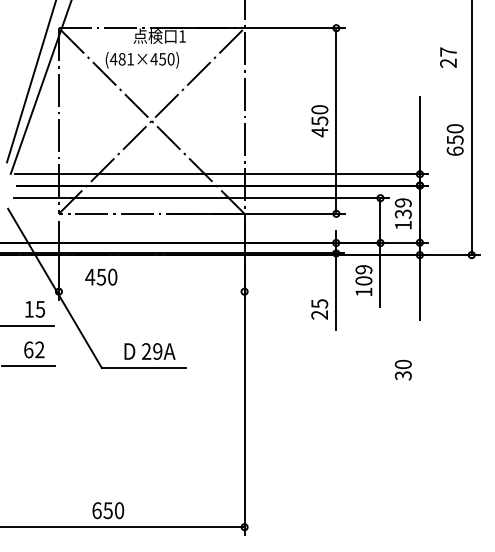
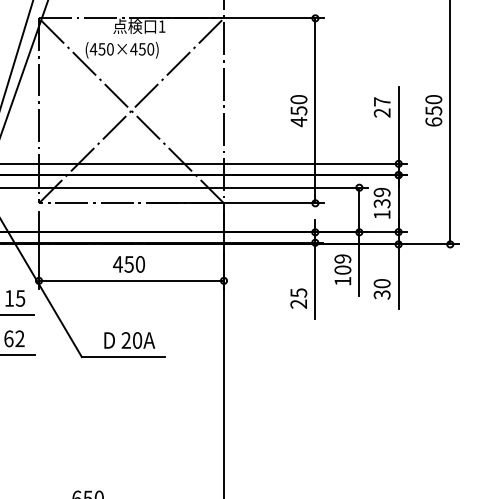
text: (448, 57) -> (382, 107), moved
text: (126, 59) -> (106, 49), (481×450) -> (450×450)
text: (454, 139) -> (433, 110), moved
text: (101, 276) -> (129, 263), moved
line: (151, 291) -> (131, 280), added
text: (157, 351) -> (137, 340), 29A -> 20A
text: (402, 369) -> (381, 288), moved

